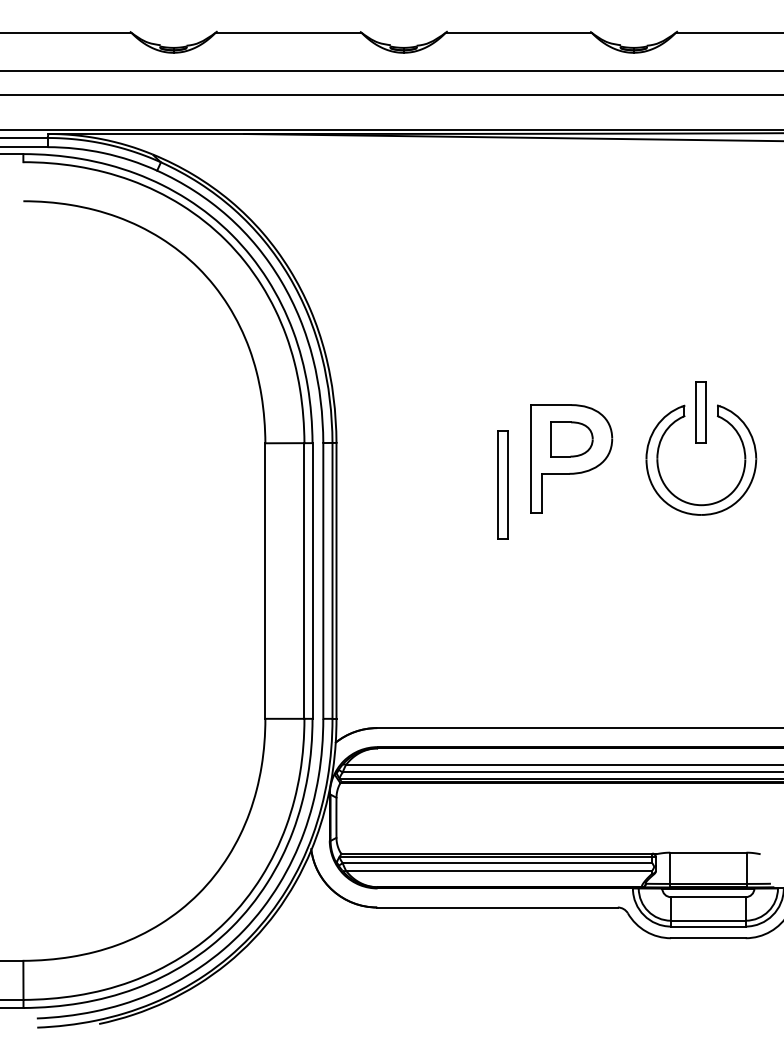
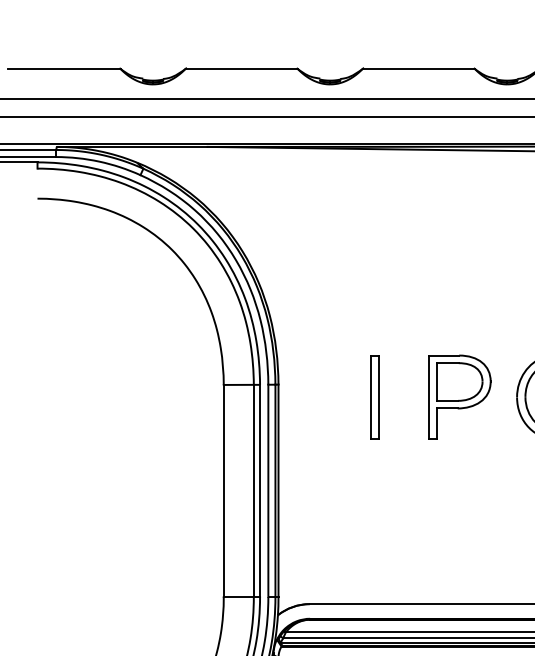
part: (571, 439) -> (459, 382), size x1.43
part: (502, 484) -> (374, 396), moved

